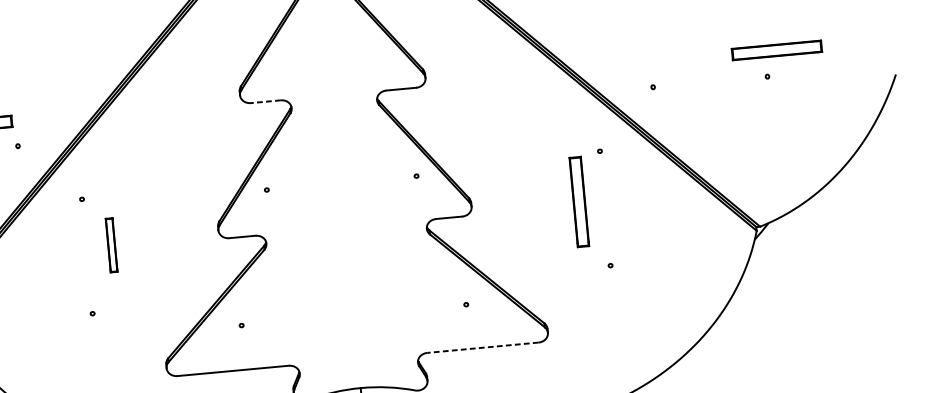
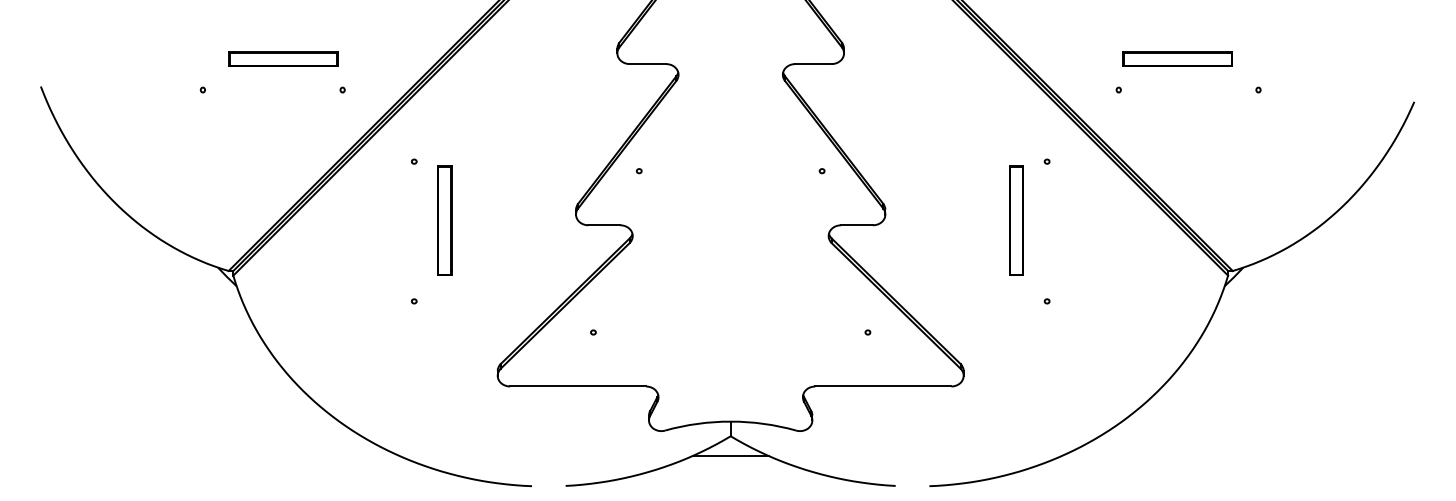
part: (776, 49) -> (1177, 58), moved
line: (265, 102) -> (647, 64), dashed -> solid
part: (111, 245) -> (444, 220), size x1.67
line: (482, 347) -> (882, 386), dashed -> solid

